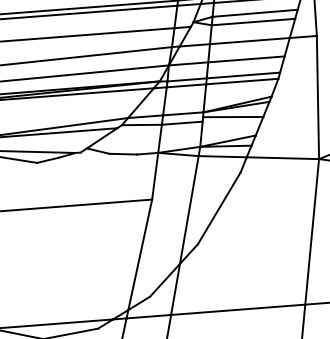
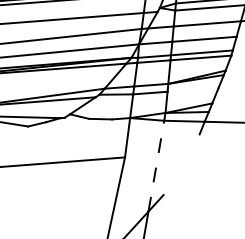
line: (233, 116) -> (193, 87), removed
line: (218, 208) -> (180, 164), removed
line: (189, 210) -> (156, 166), solid -> dashed

